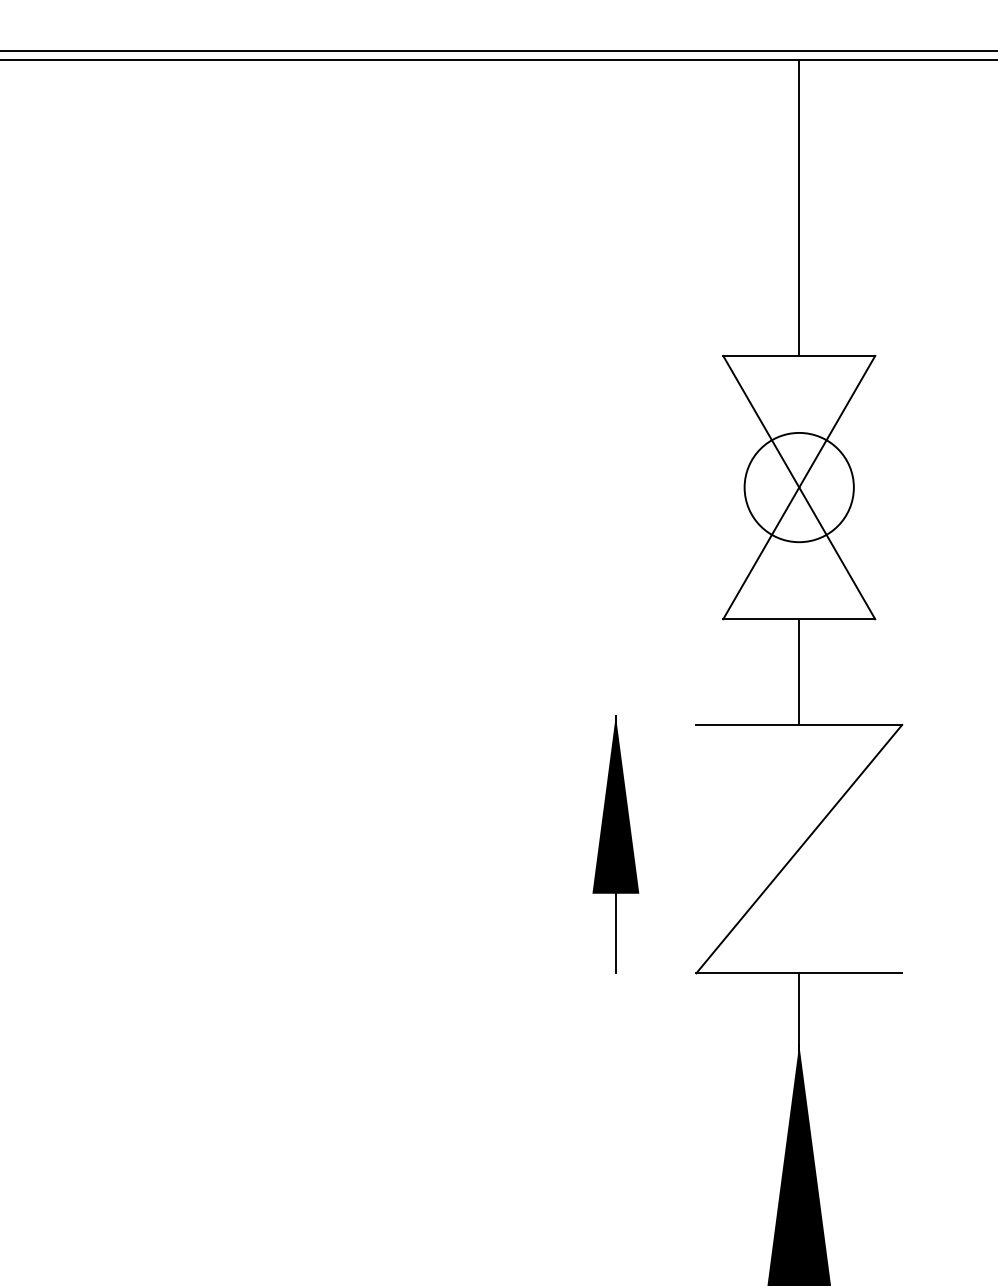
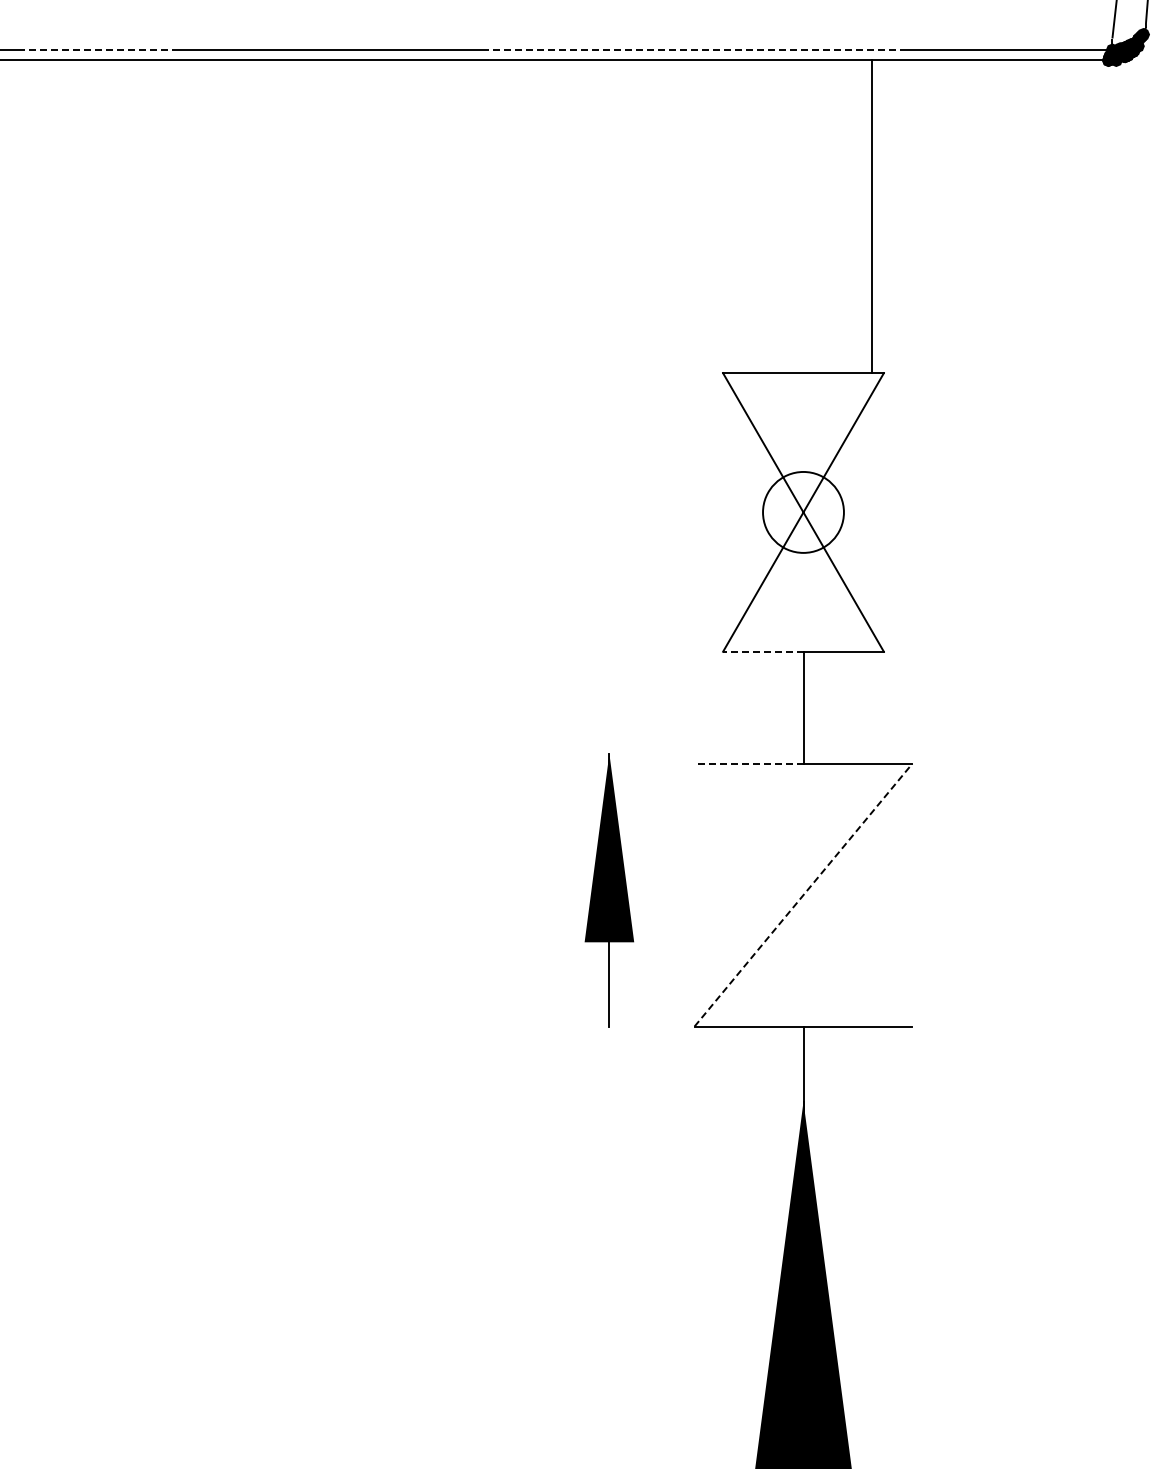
line: (134, 51) -> (99, 50), solid -> dashed
line: (699, 51) -> (697, 50), solid -> dashed
line: (799, 207) -> (871, 216), moved
circle: (799, 487) -> (803, 512), size x0.7
line: (760, 618) -> (762, 651), solid -> dashed
line: (747, 724) -> (748, 763), solid -> dashed
line: (799, 849) -> (803, 895), solid -> dashed

